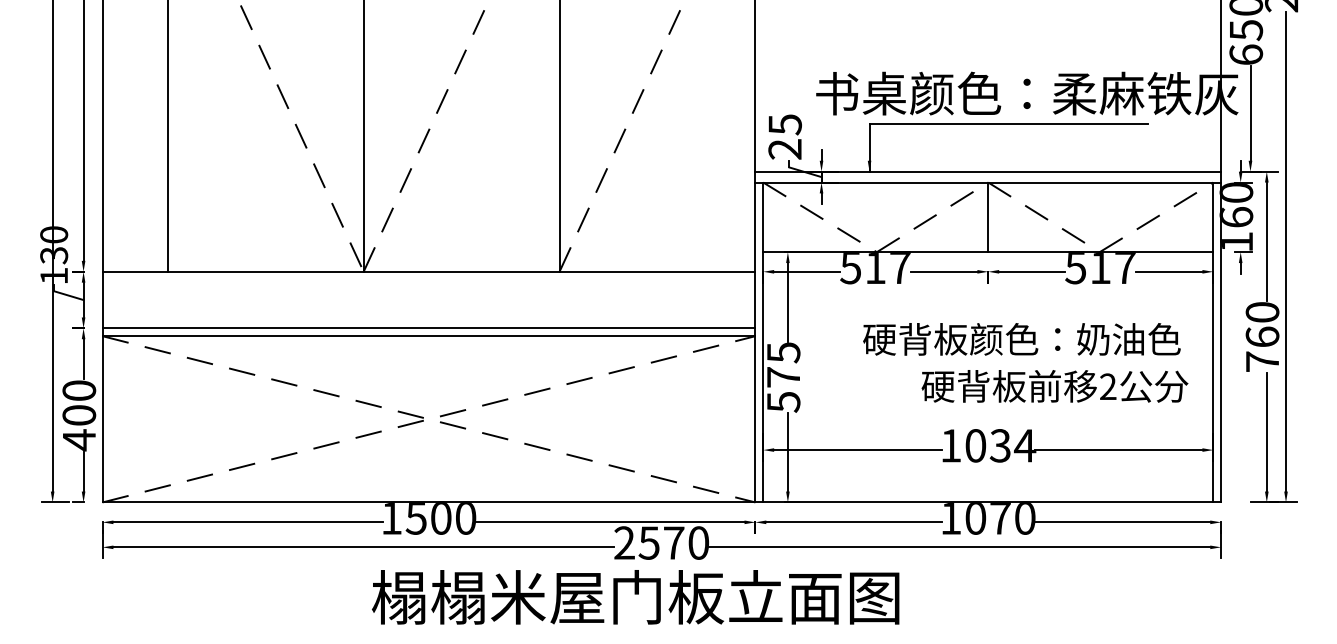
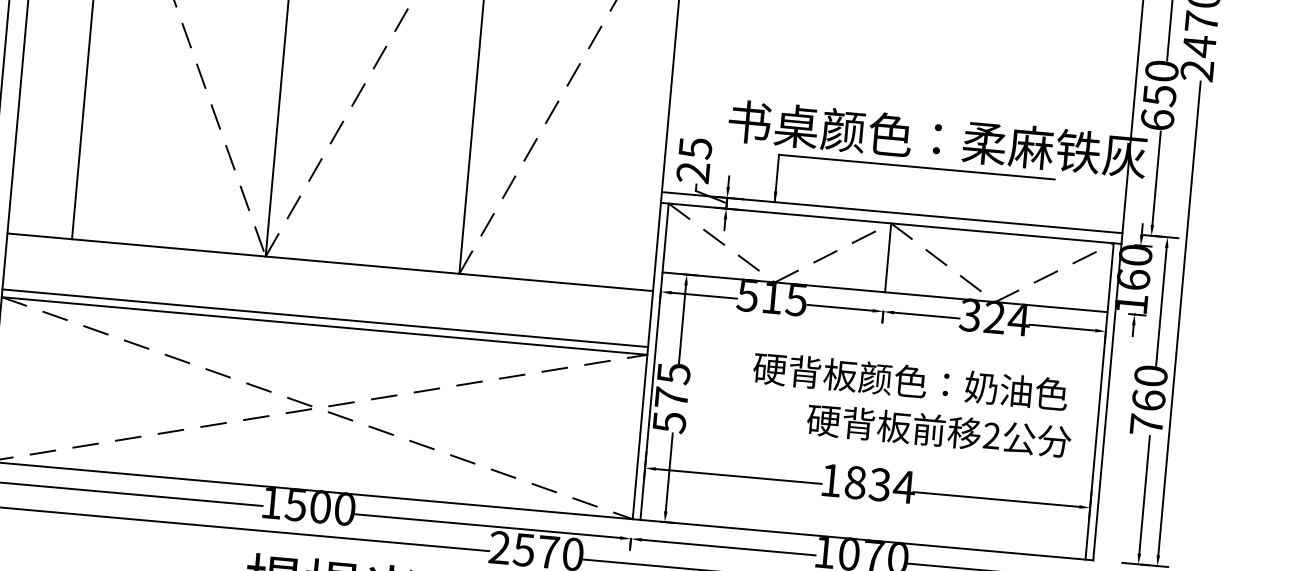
text: (1100, 267) -> (994, 317), 517 -> 324
text: (899, 268) -> (795, 300), 517 -> 515
text: (975, 445) -> (855, 482), 1034 -> 1834

